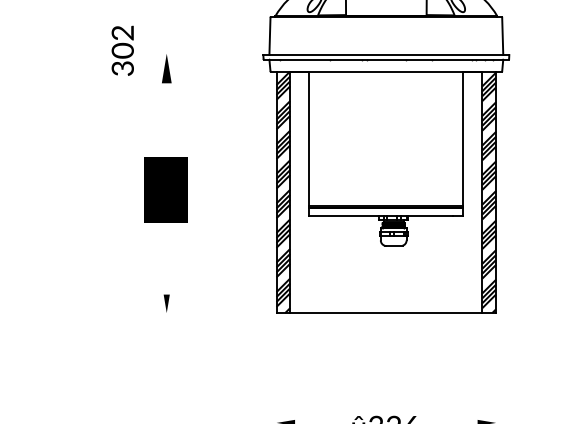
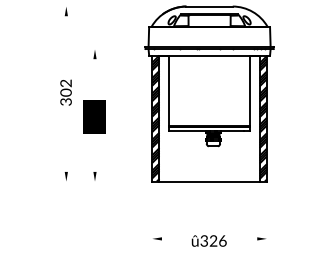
text: (121, 50) -> (65, 92), moved
part: (165, 69) -> (94, 54), size x0.62
part: (110, 303) -> (65, 176), added

